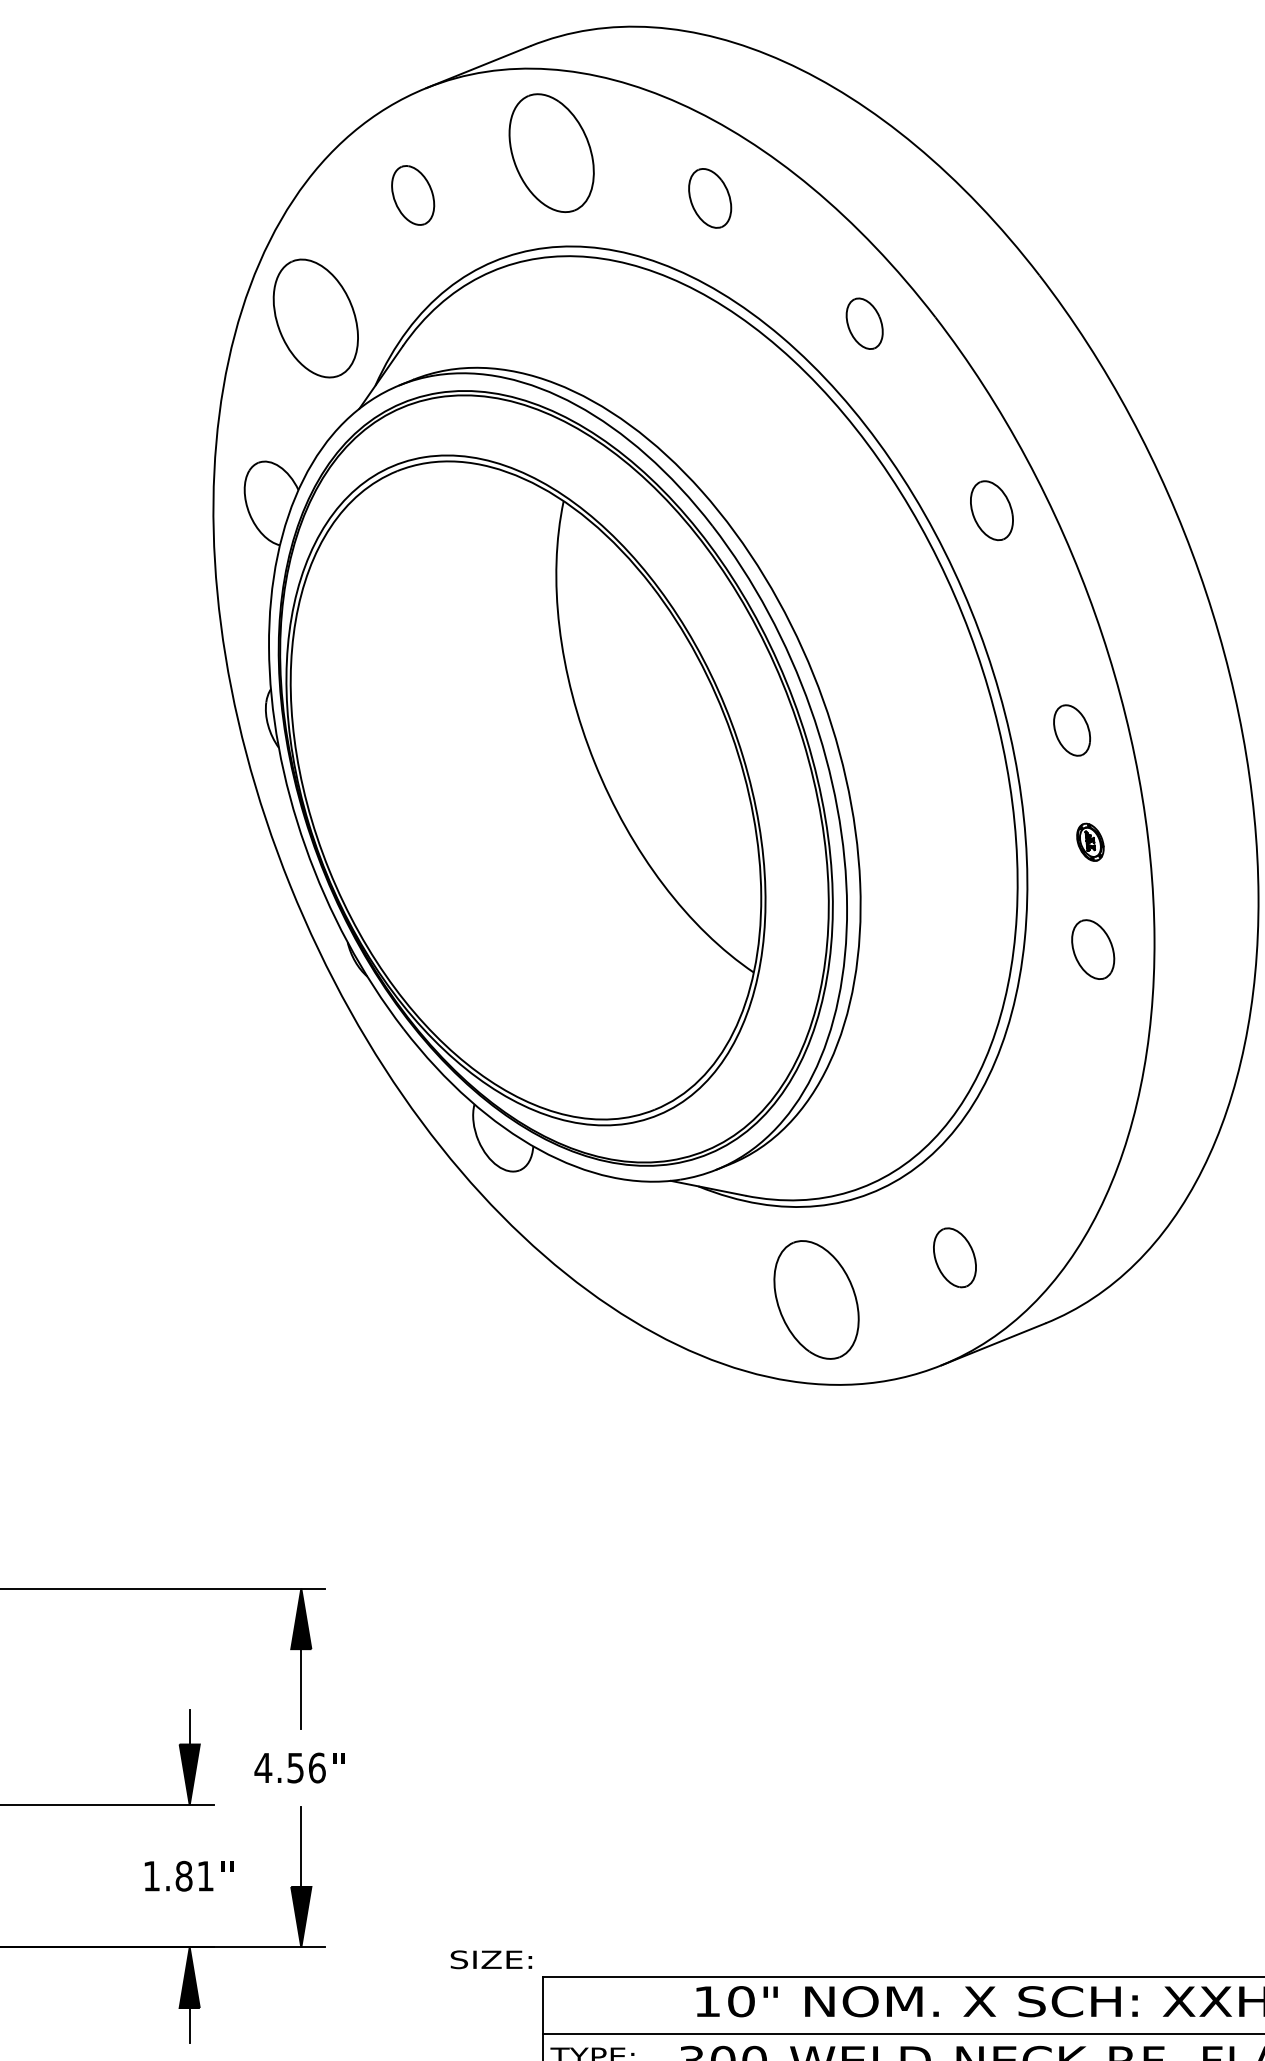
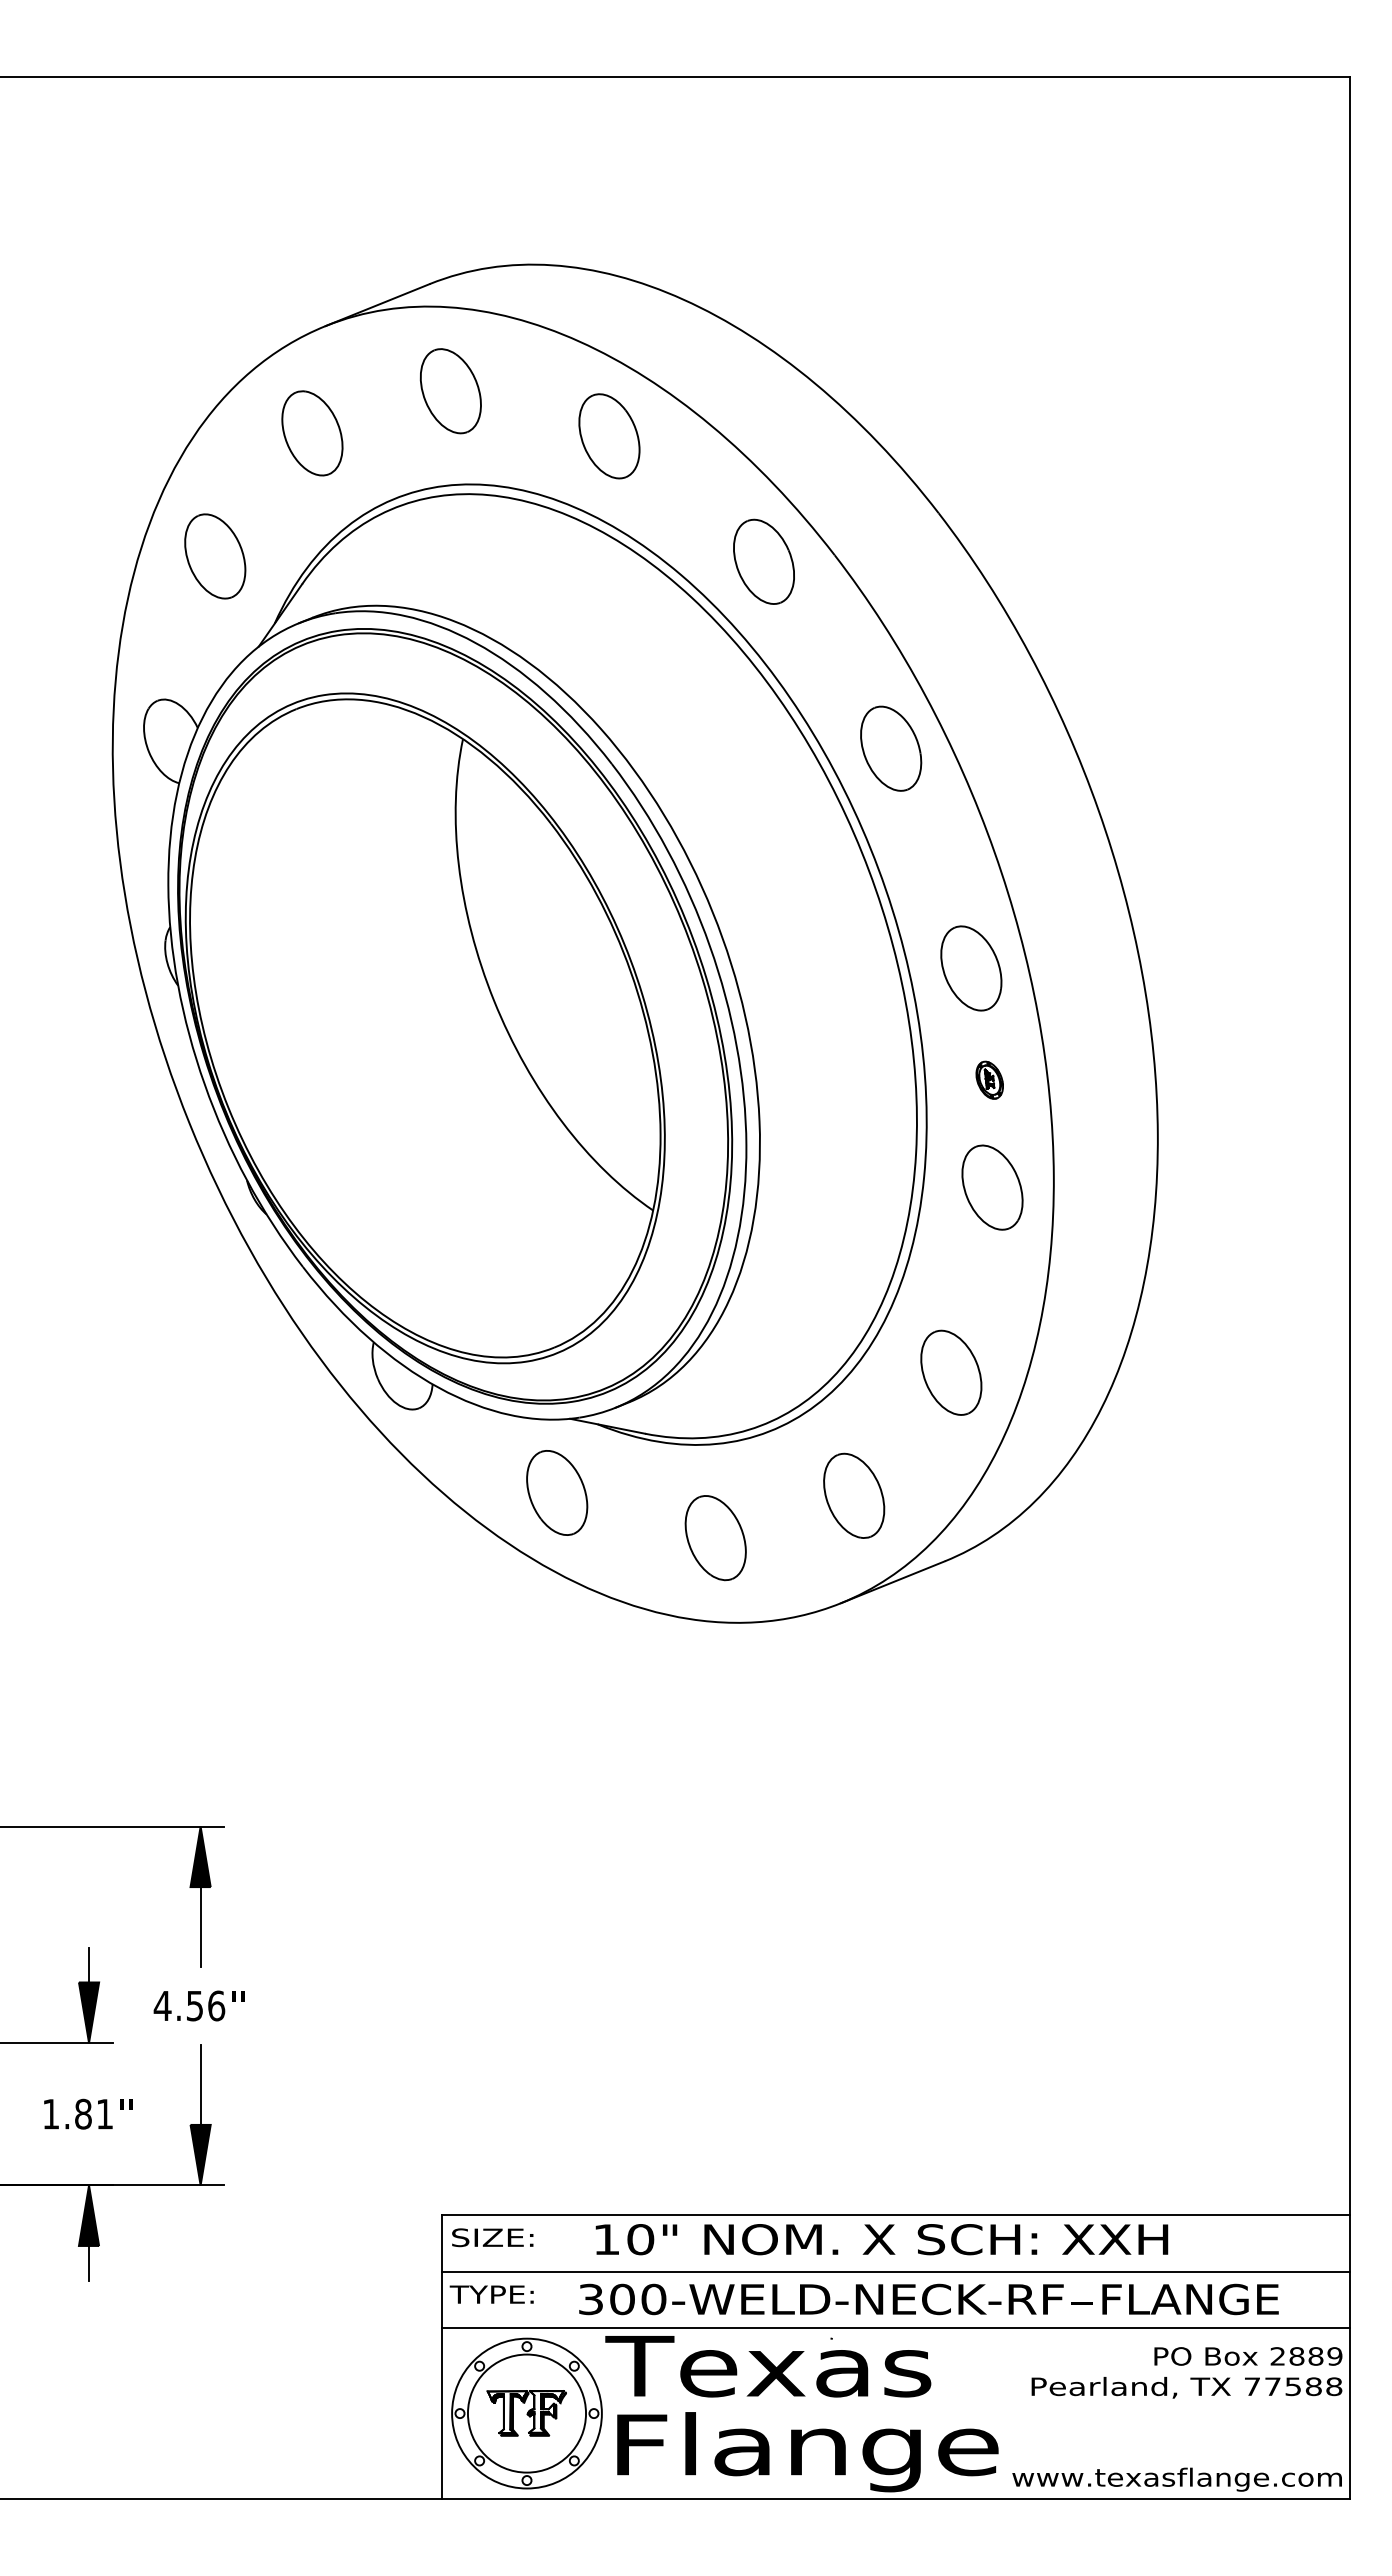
part: (551, 153) -> (450, 391), size x0.71
part: (413, 195) -> (312, 433), size x1.43
part: (710, 198) -> (609, 436), size x1.43
part: (316, 318) -> (215, 556), size x0.71
part: (864, 323) -> (763, 561), size x1.67
part: (992, 510) -> (891, 748), size x1.43
part: (1072, 730) -> (971, 968), size x1.67
part: (1093, 949) -> (992, 1187), size x1.43
part: (1052, 1134) -> (951, 1372), added
part: (658, 1254) -> (557, 1492), added
part: (955, 1257) -> (854, 1495), size x1.43
part: (816, 1300) -> (715, 1538), size x0.71
text: (491, 1959) -> (492, 2237), moved

